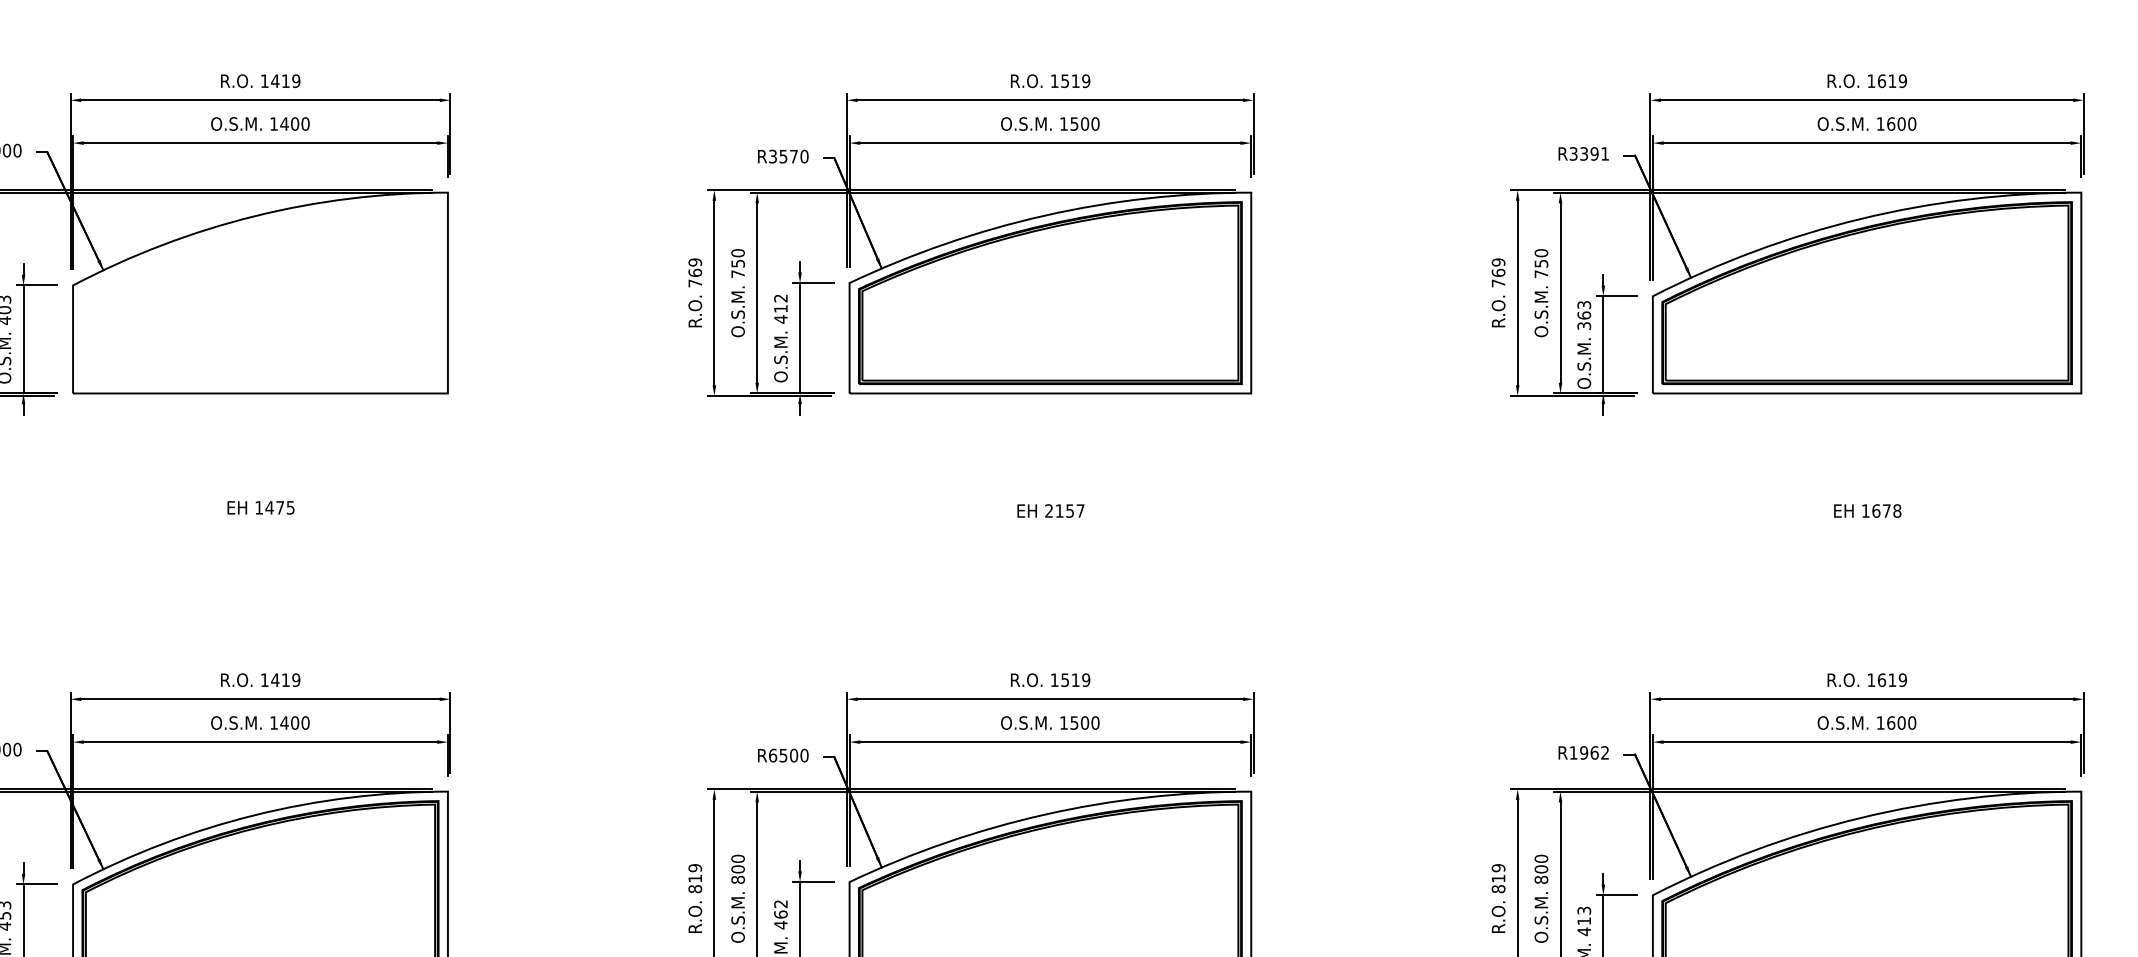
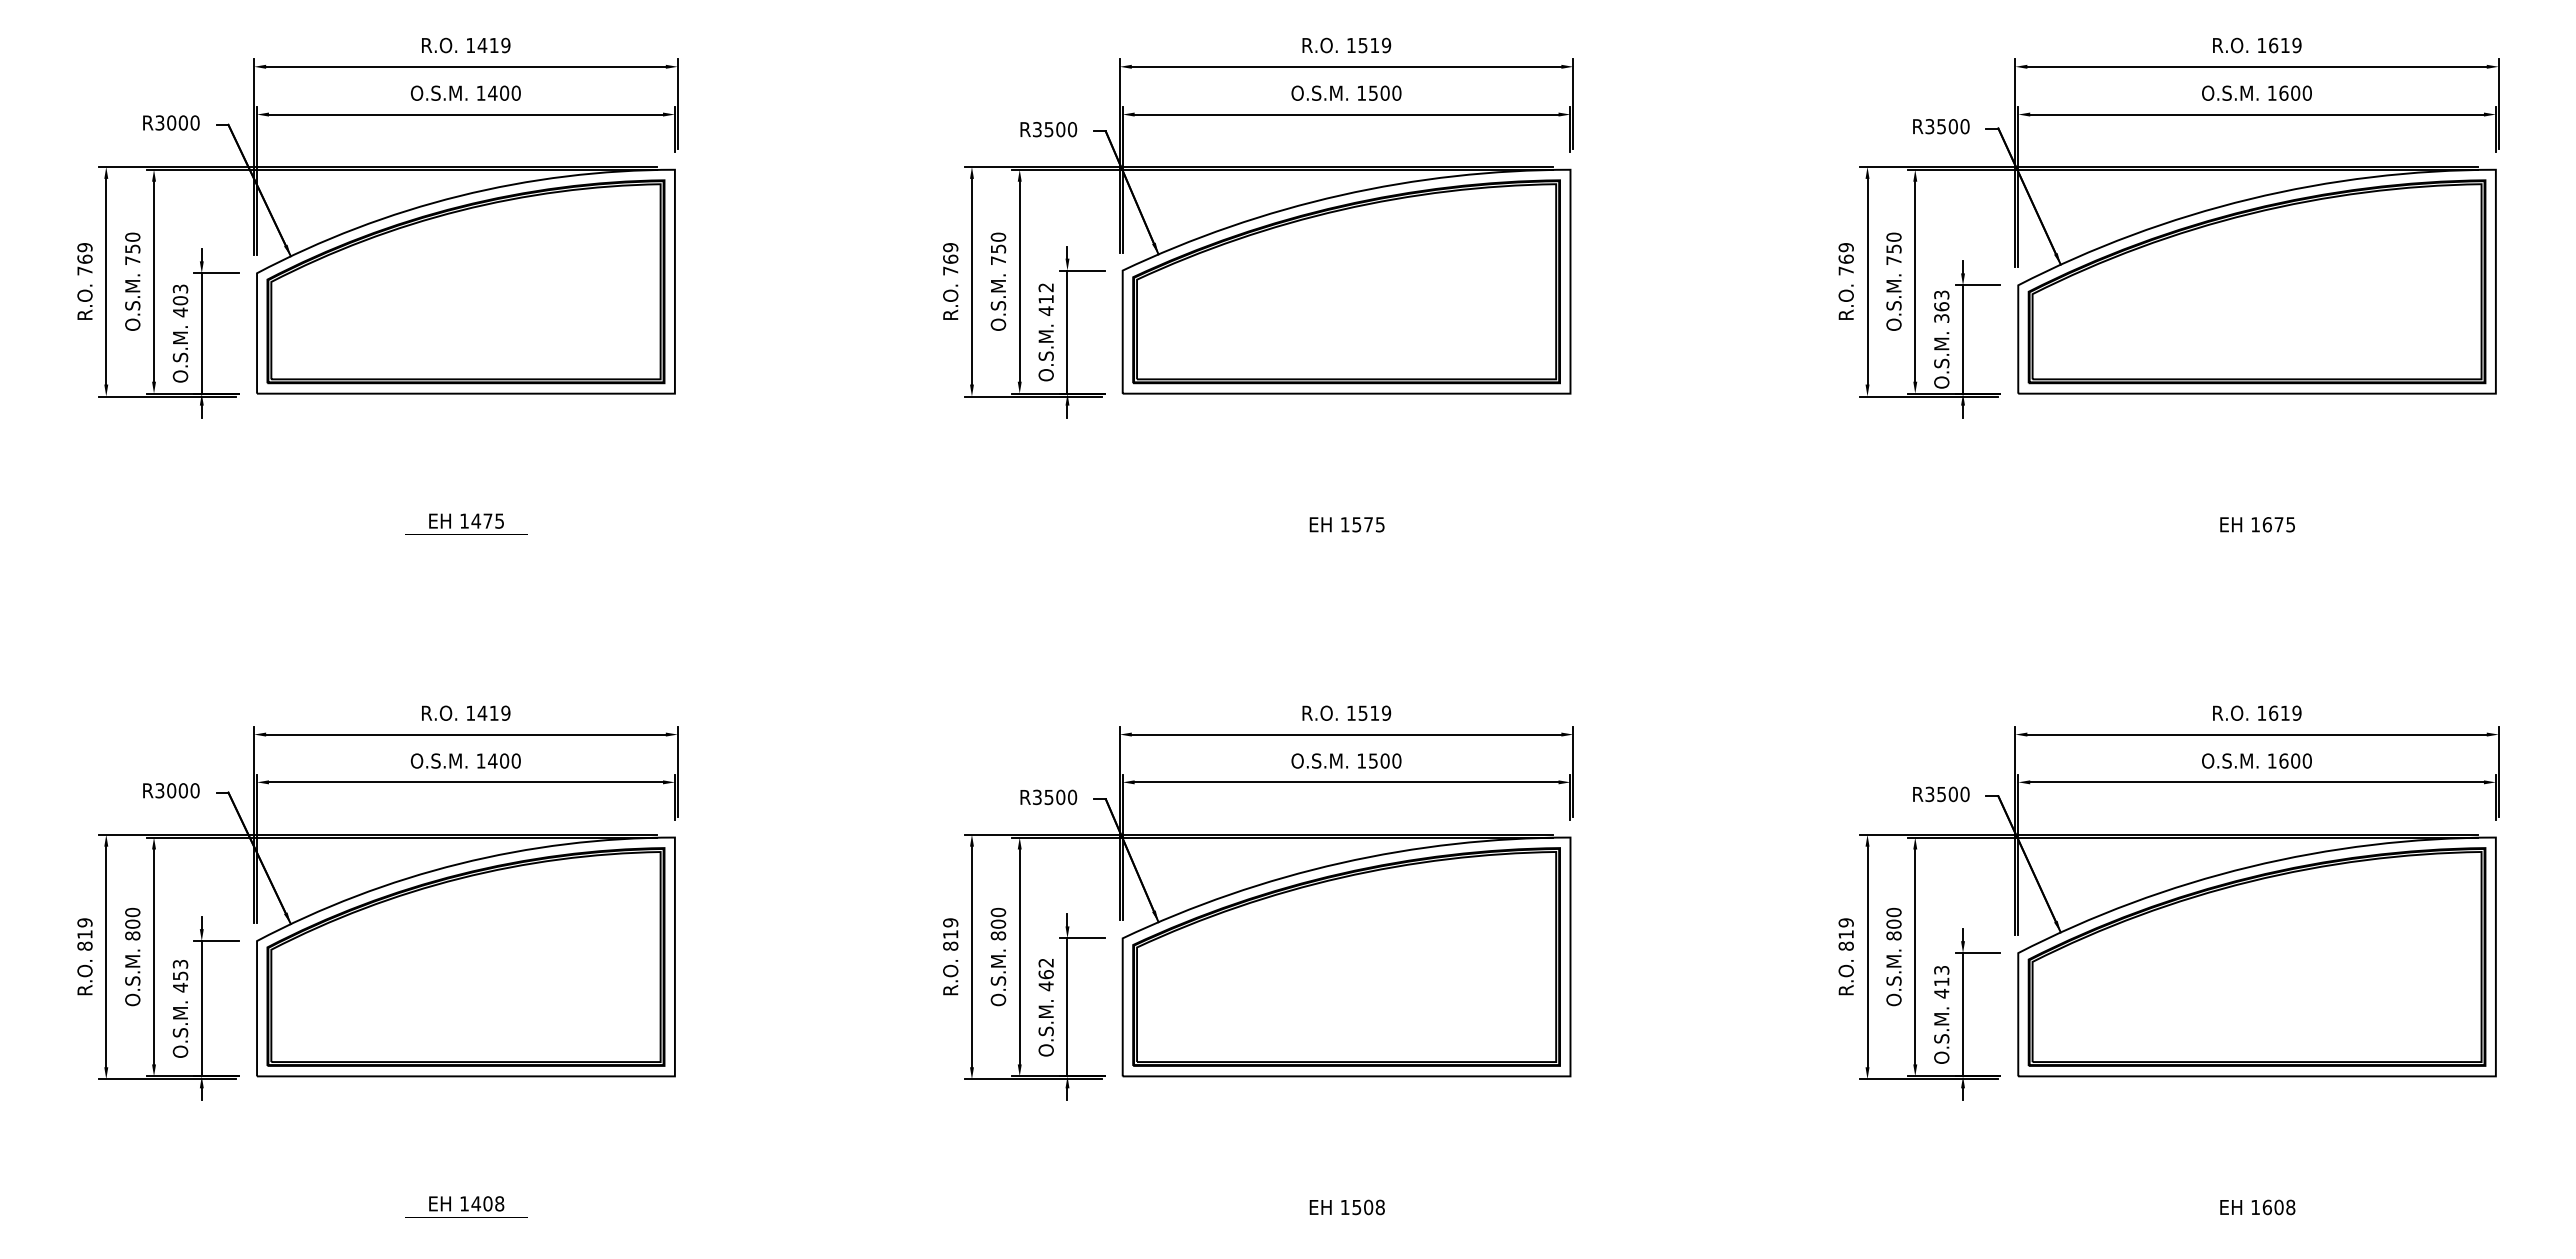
text: (1594, 153) -> (1953, 126), R3391 -> R3500
text: (793, 156) -> (1060, 129), R3570 -> R3500
part: (260, 292) -> (465, 281), added
text: (1064, 510) -> (1362, 524), 2157 -> 1575
text: (1897, 510) -> (2290, 524), 1678 -> 1675
text: (1589, 753) -> (1947, 794), R1962 -> R3500
text: (772, 755) -> (1036, 797), R6500 -> R3500

